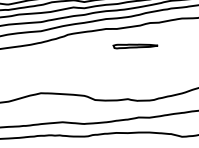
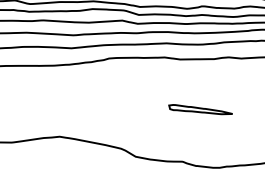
part: (135, 46) -> (200, 110), moved

